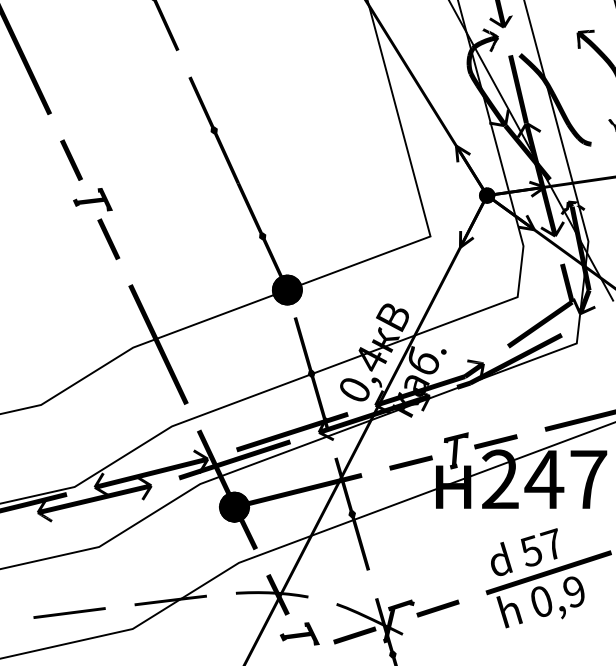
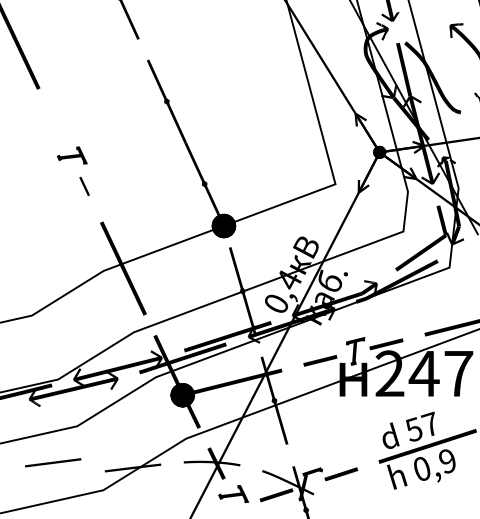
part: (71, 159) -> (55, 124), removed
part: (108, 239) -> (84, 186), size x0.6
line: (70, 612) -> (53, 462), moved

